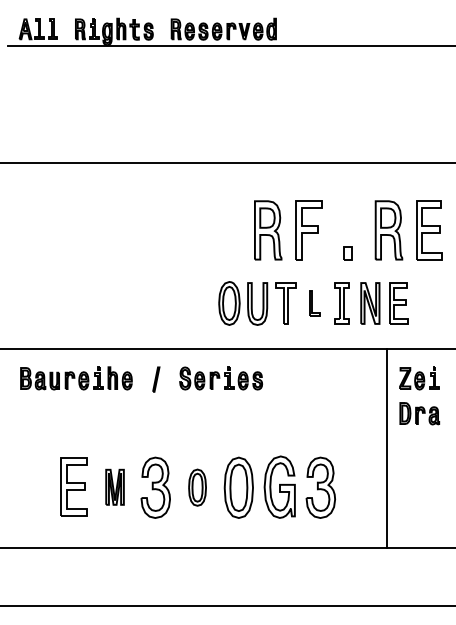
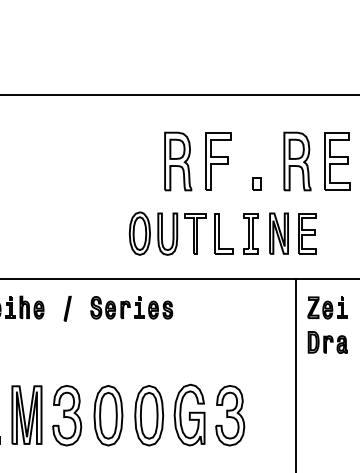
part: (314, 303) -> (223, 233), size x1.67
part: (114, 487) -> (26, 415), size x1.67
part: (197, 487) -> (108, 415), size x1.67

